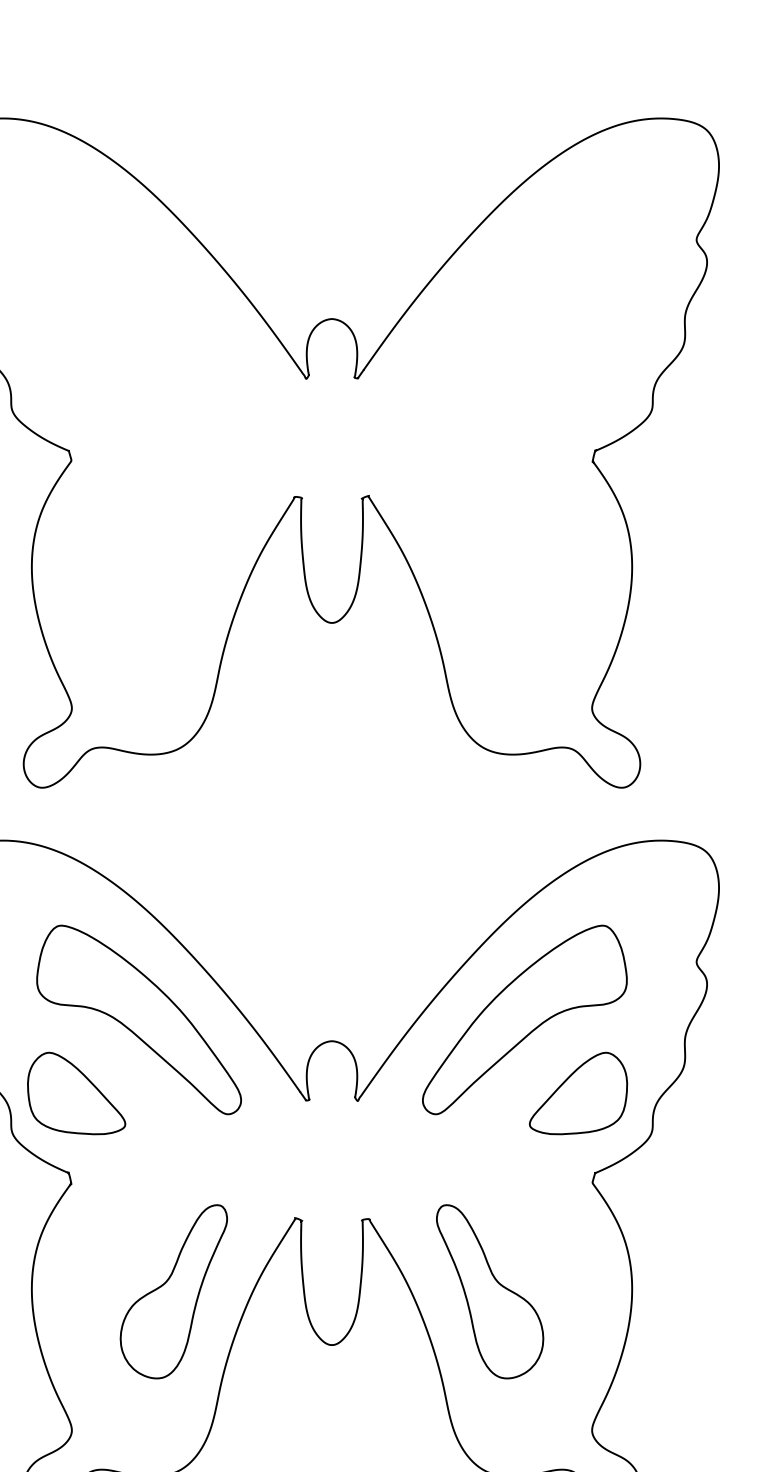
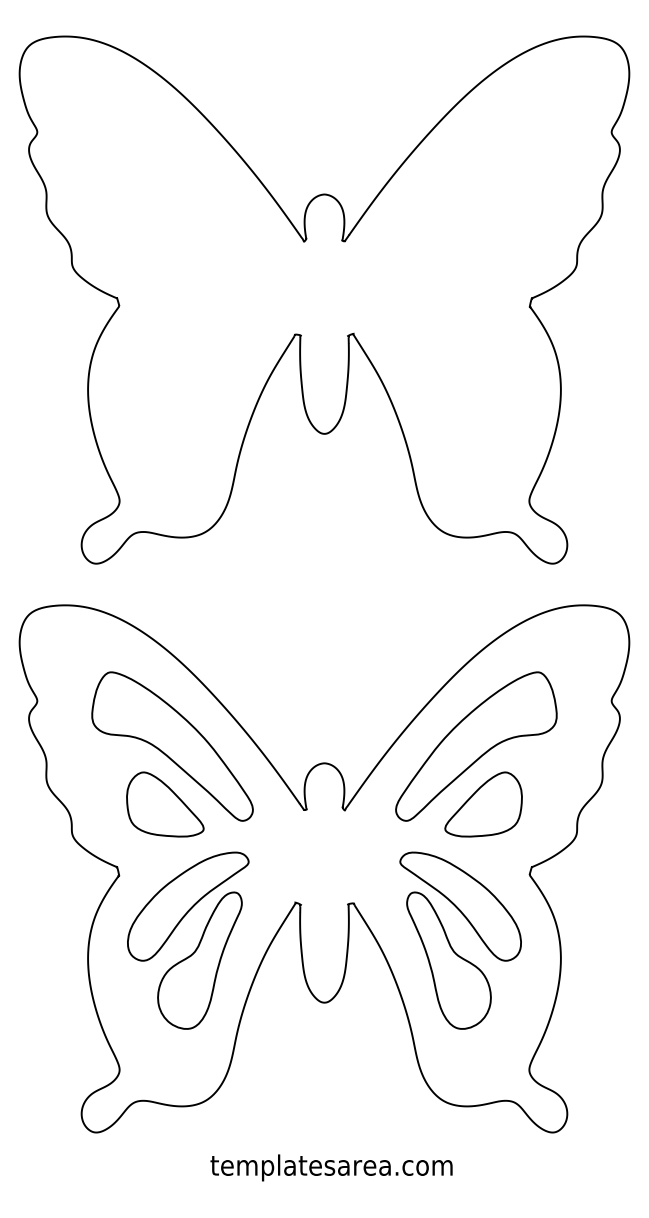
part: (76, 1093) -> (165, 804), moved
part: (578, 1093) -> (483, 804), moved
part: (159, 1222) -> (188, 906), added
part: (504, 1222) -> (460, 906), added

